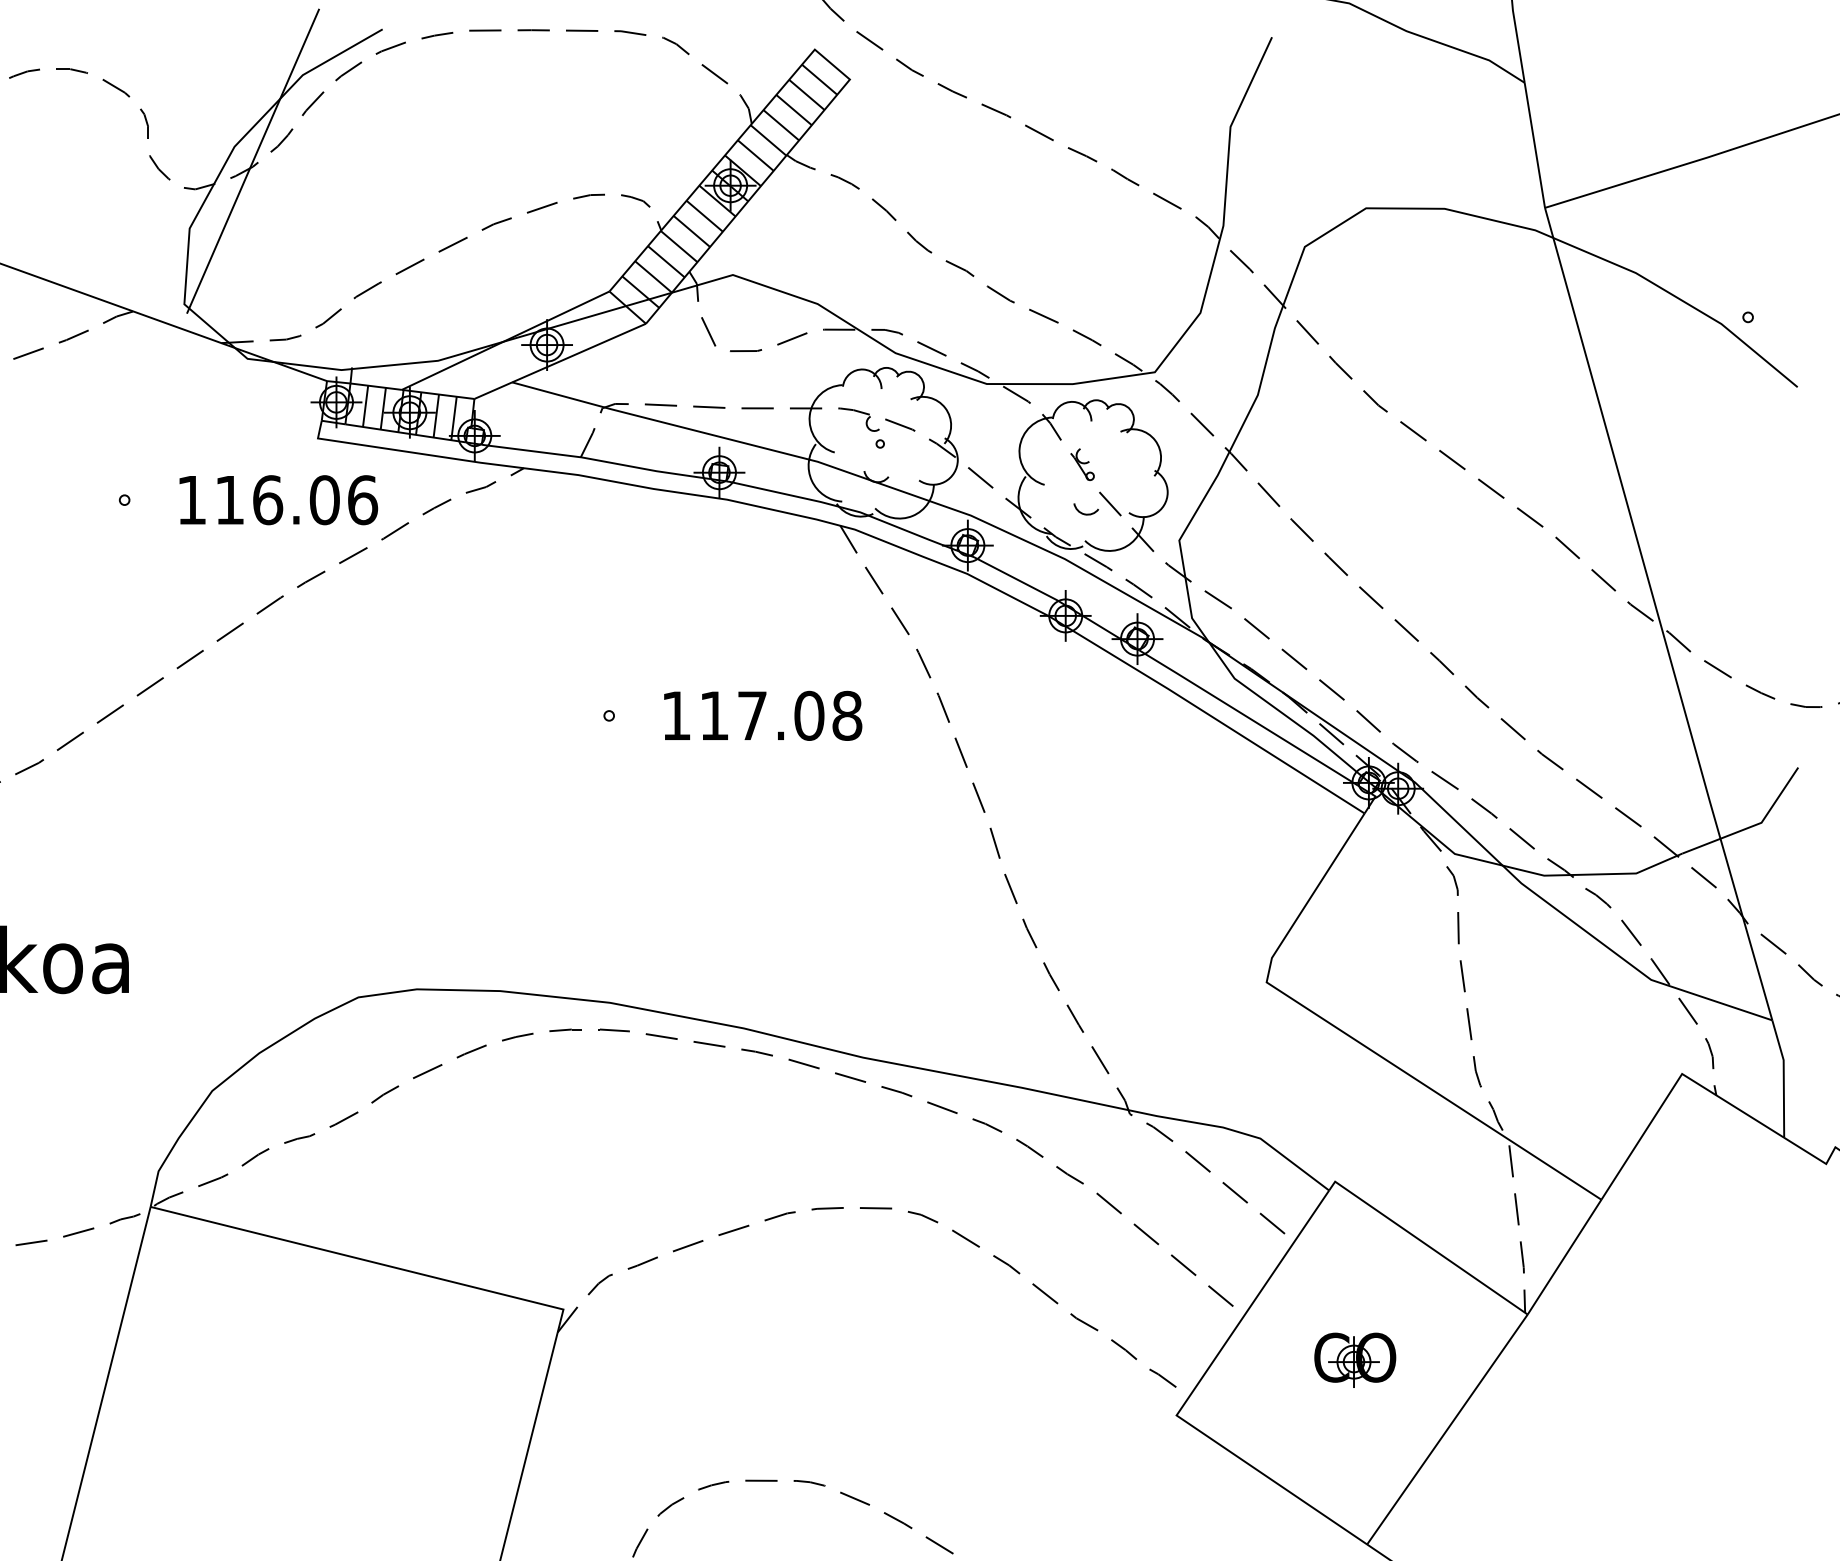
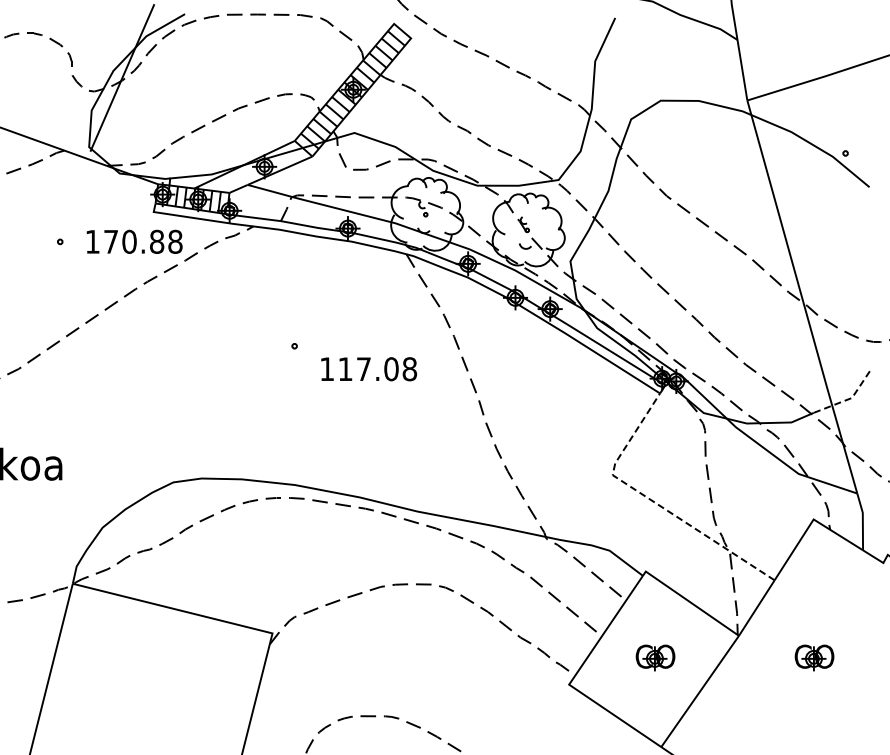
text: (296, 499) -> (143, 241), 116.06 -> 170.88
text: (761, 716) -> (368, 369), moved
line: (1754, 825) -> (848, 399), solid -> dashed
line: (1346, 1034) -> (651, 500), solid -> dashed
part: (1683, 1359) -> (814, 657), added

